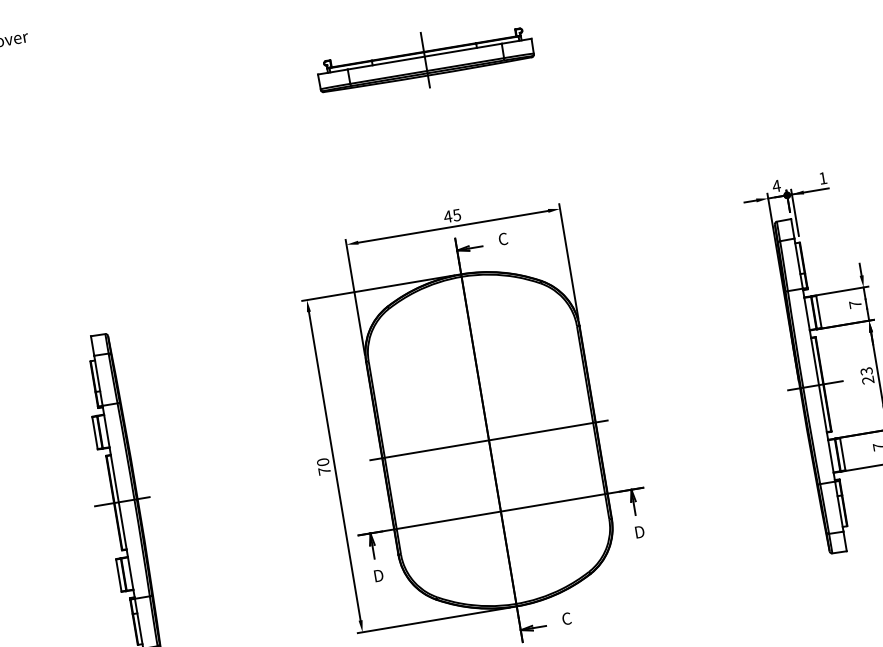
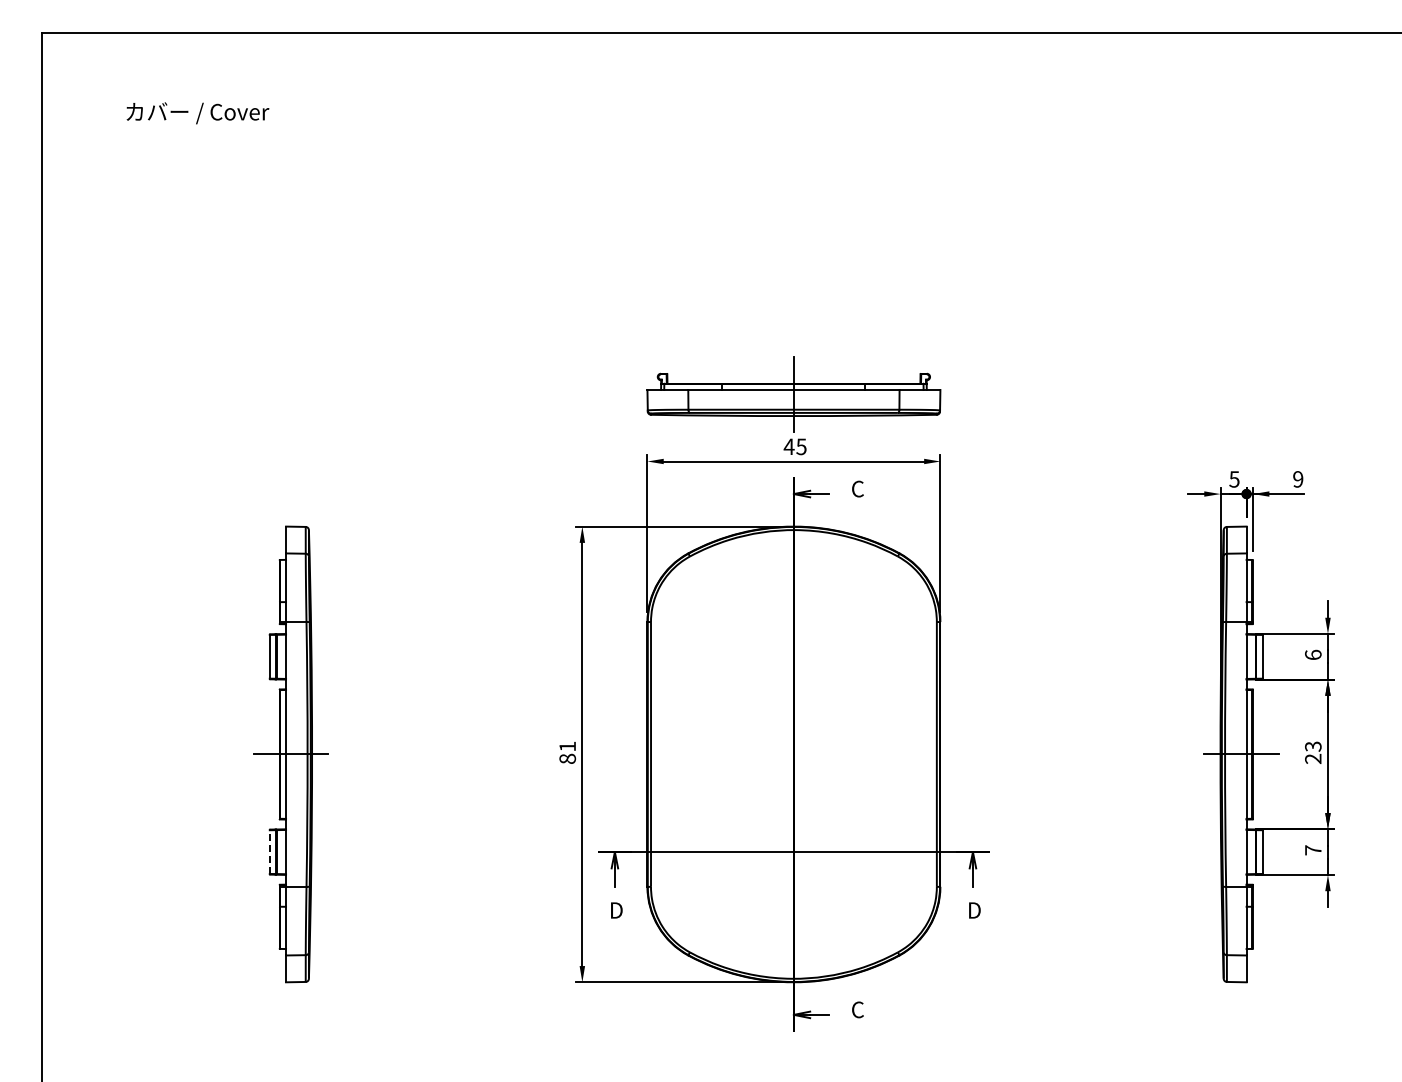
part: (425, 59) -> (793, 394), moved
text: (823, 178) -> (1298, 479), 1 -> 9
text: (775, 186) -> (1233, 479), 4 -> 5
text: (855, 304) -> (1313, 654), 7 -> 6
line: (488, 440) -> (793, 754), removed
text: (323, 466) -> (567, 752), 70 -> 81
line: (118, 575) -> (269, 852), solid -> dashed

